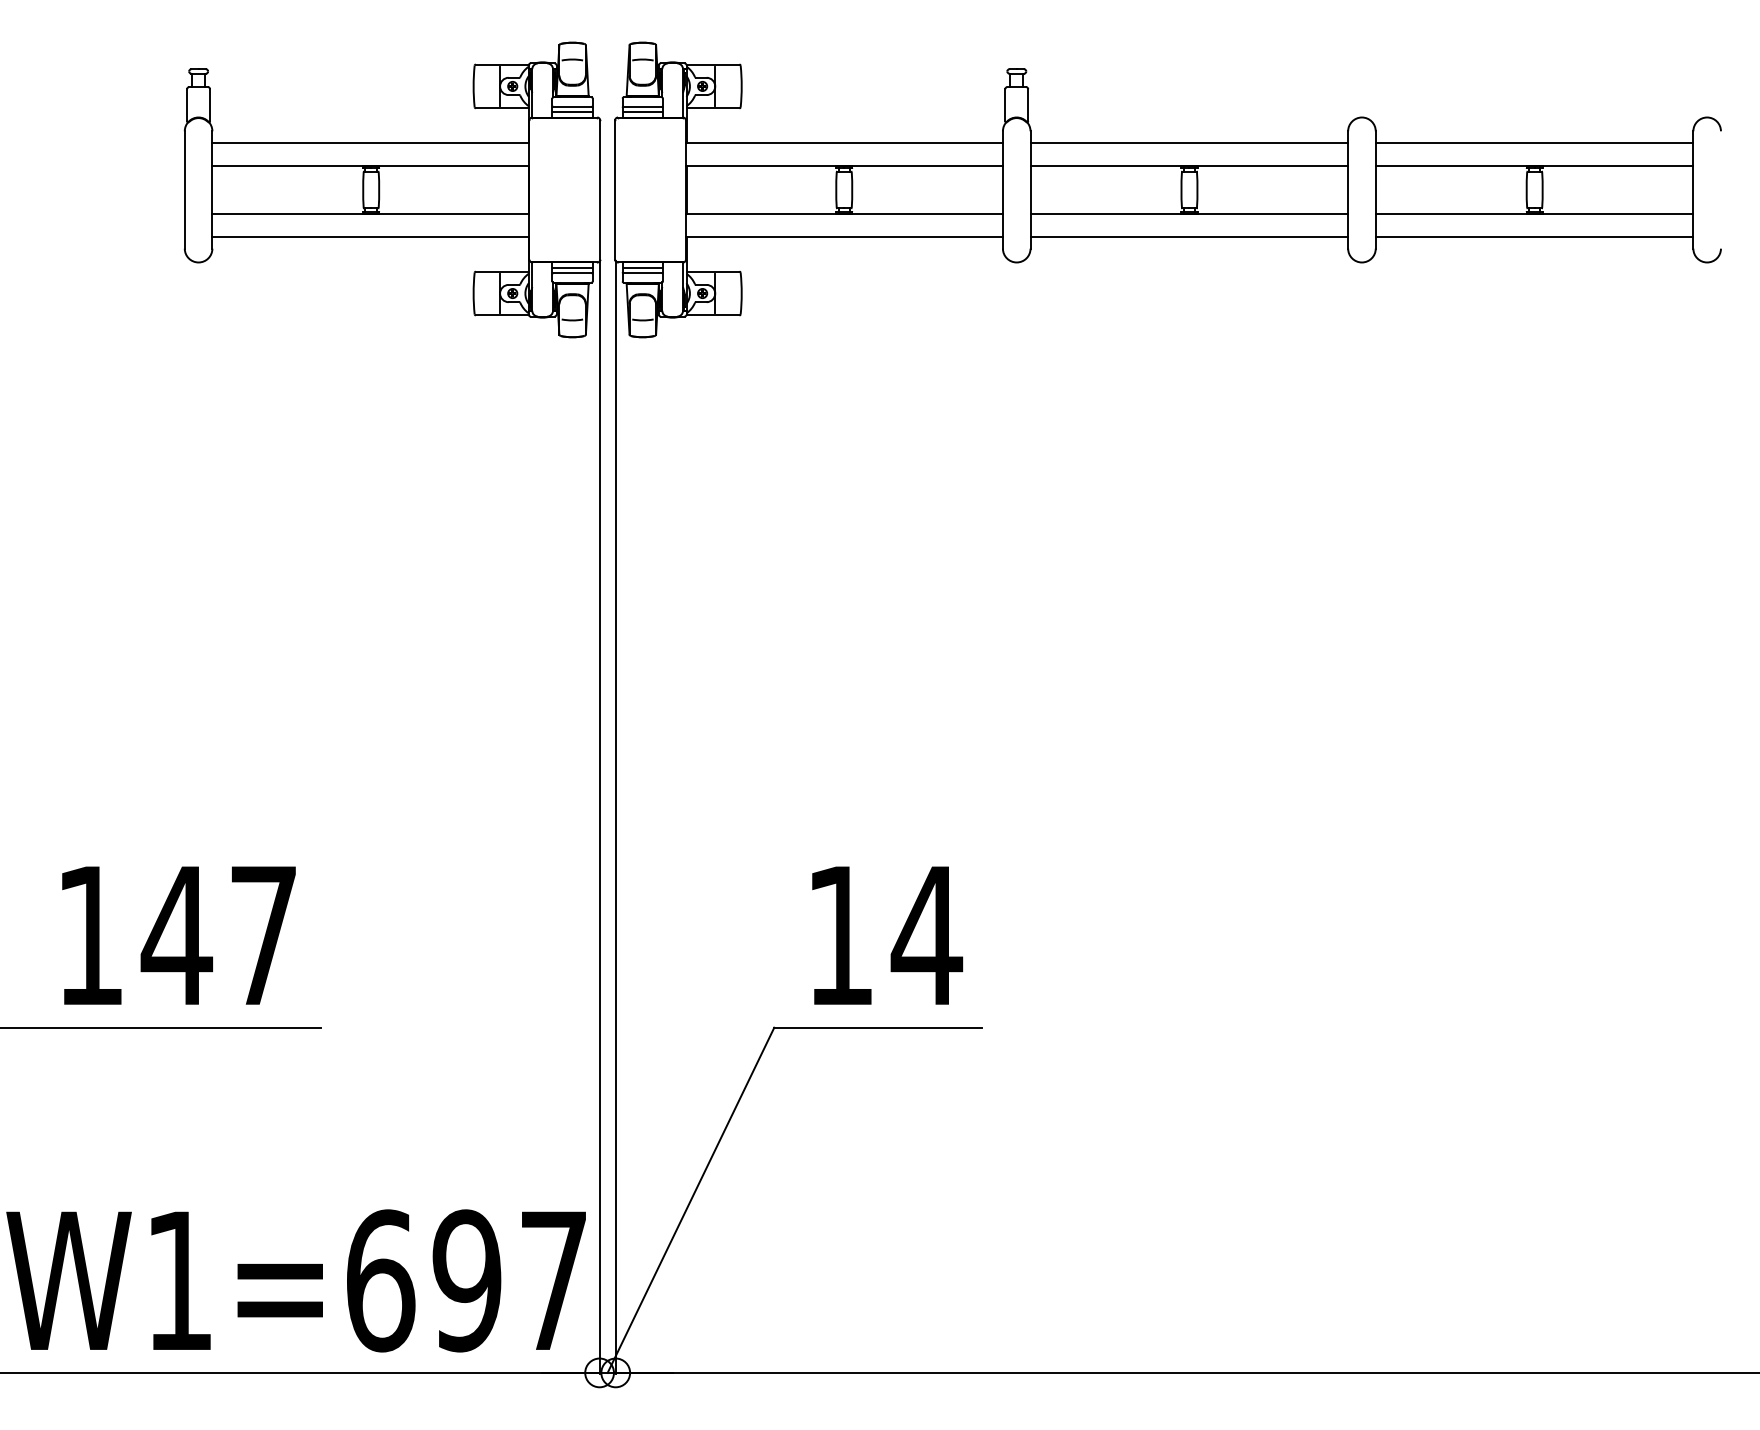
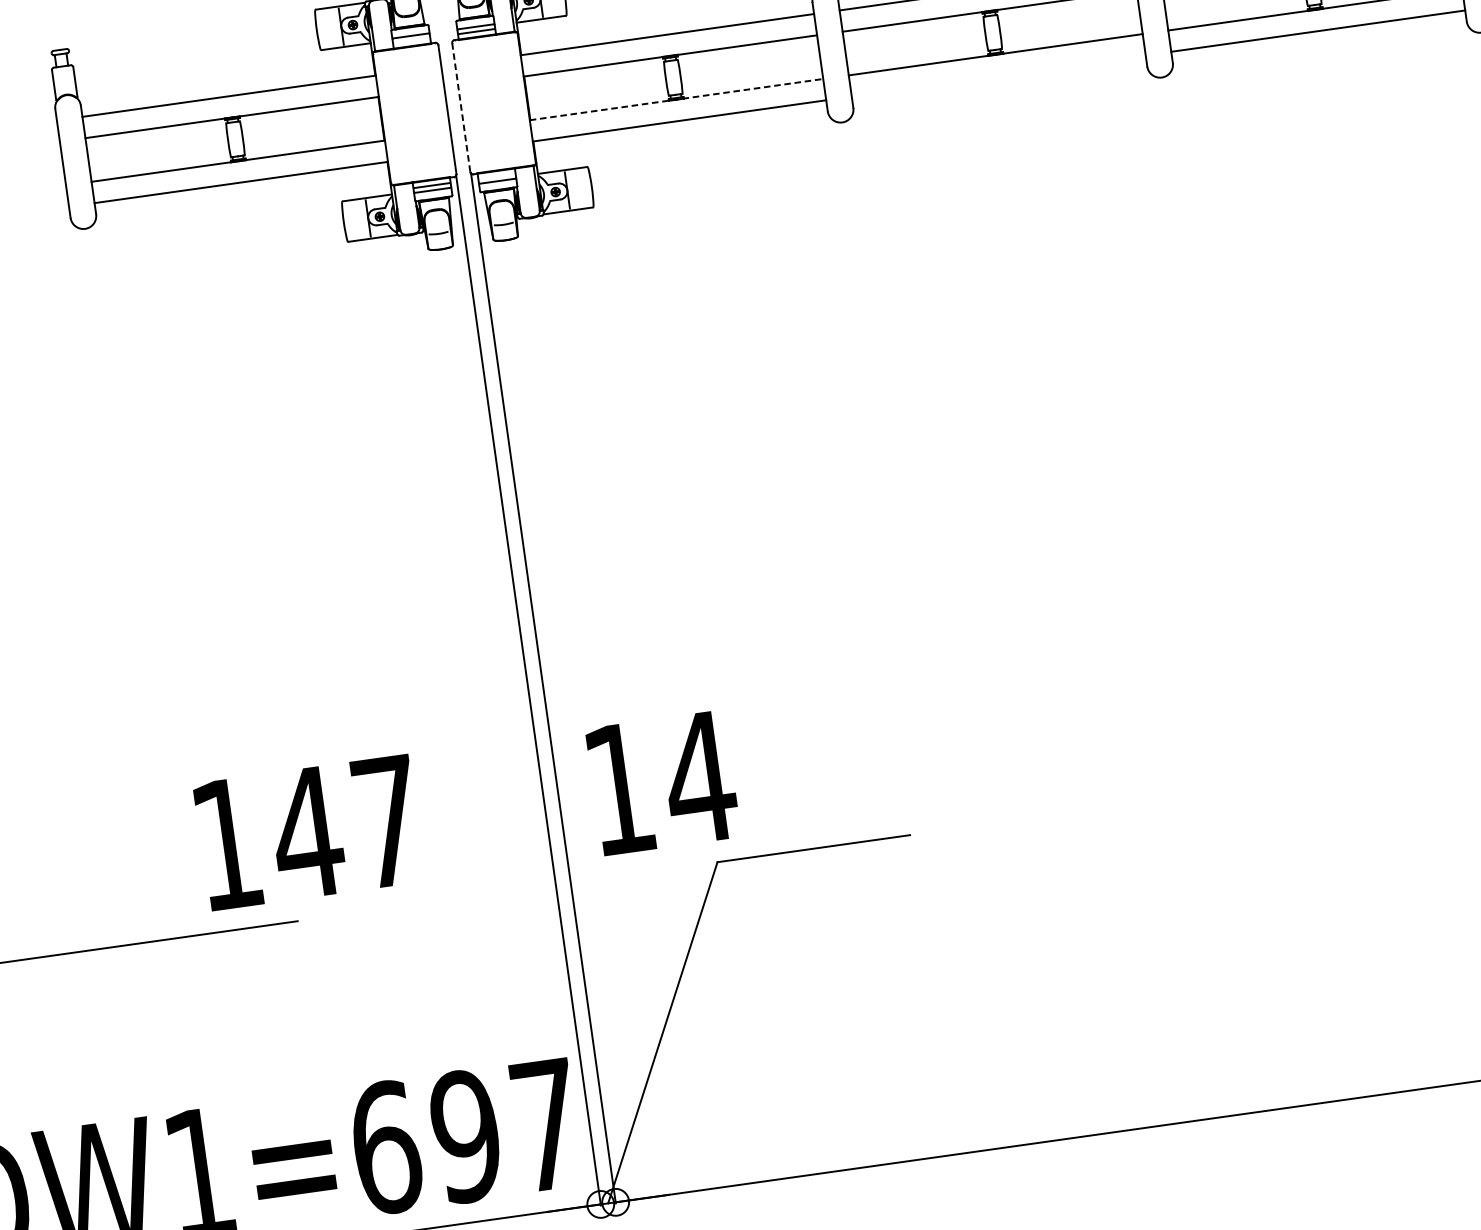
line: (572, 111) -> (411, 40), removed
line: (615, 190) -> (461, 108), solid -> dashed
line: (844, 213) -> (676, 99), solid -> dashed
line: (1189, 236) -> (998, 75), removed
line: (642, 268) -> (496, 176), removed
text: (178, 935) -> (308, 832), moved
text: (887, 935) -> (663, 782), moved

